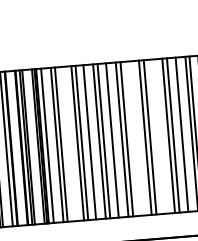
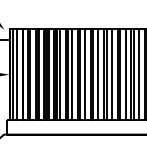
line: (158, 136) -> (125, 74), added
line: (135, 138) -> (111, 74), added
line: (67, 143) -> (71, 74), added

